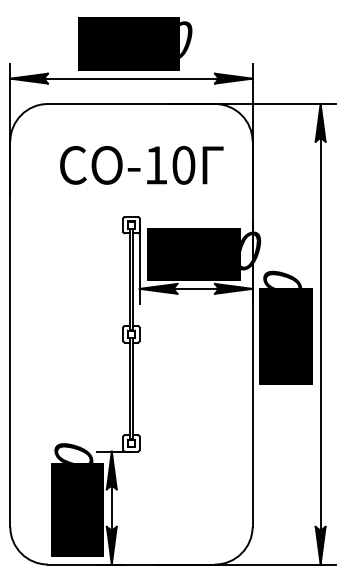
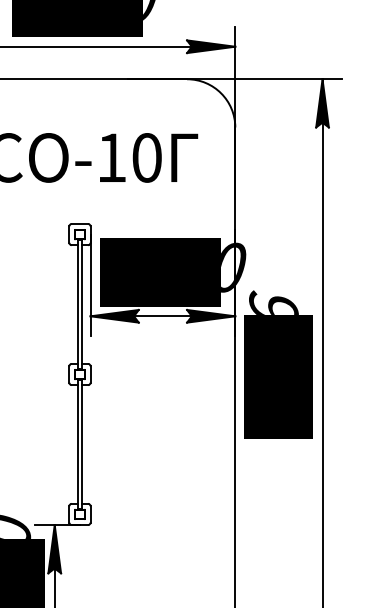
text: (282, 277) -> (273, 301), 6120 -> 6576

